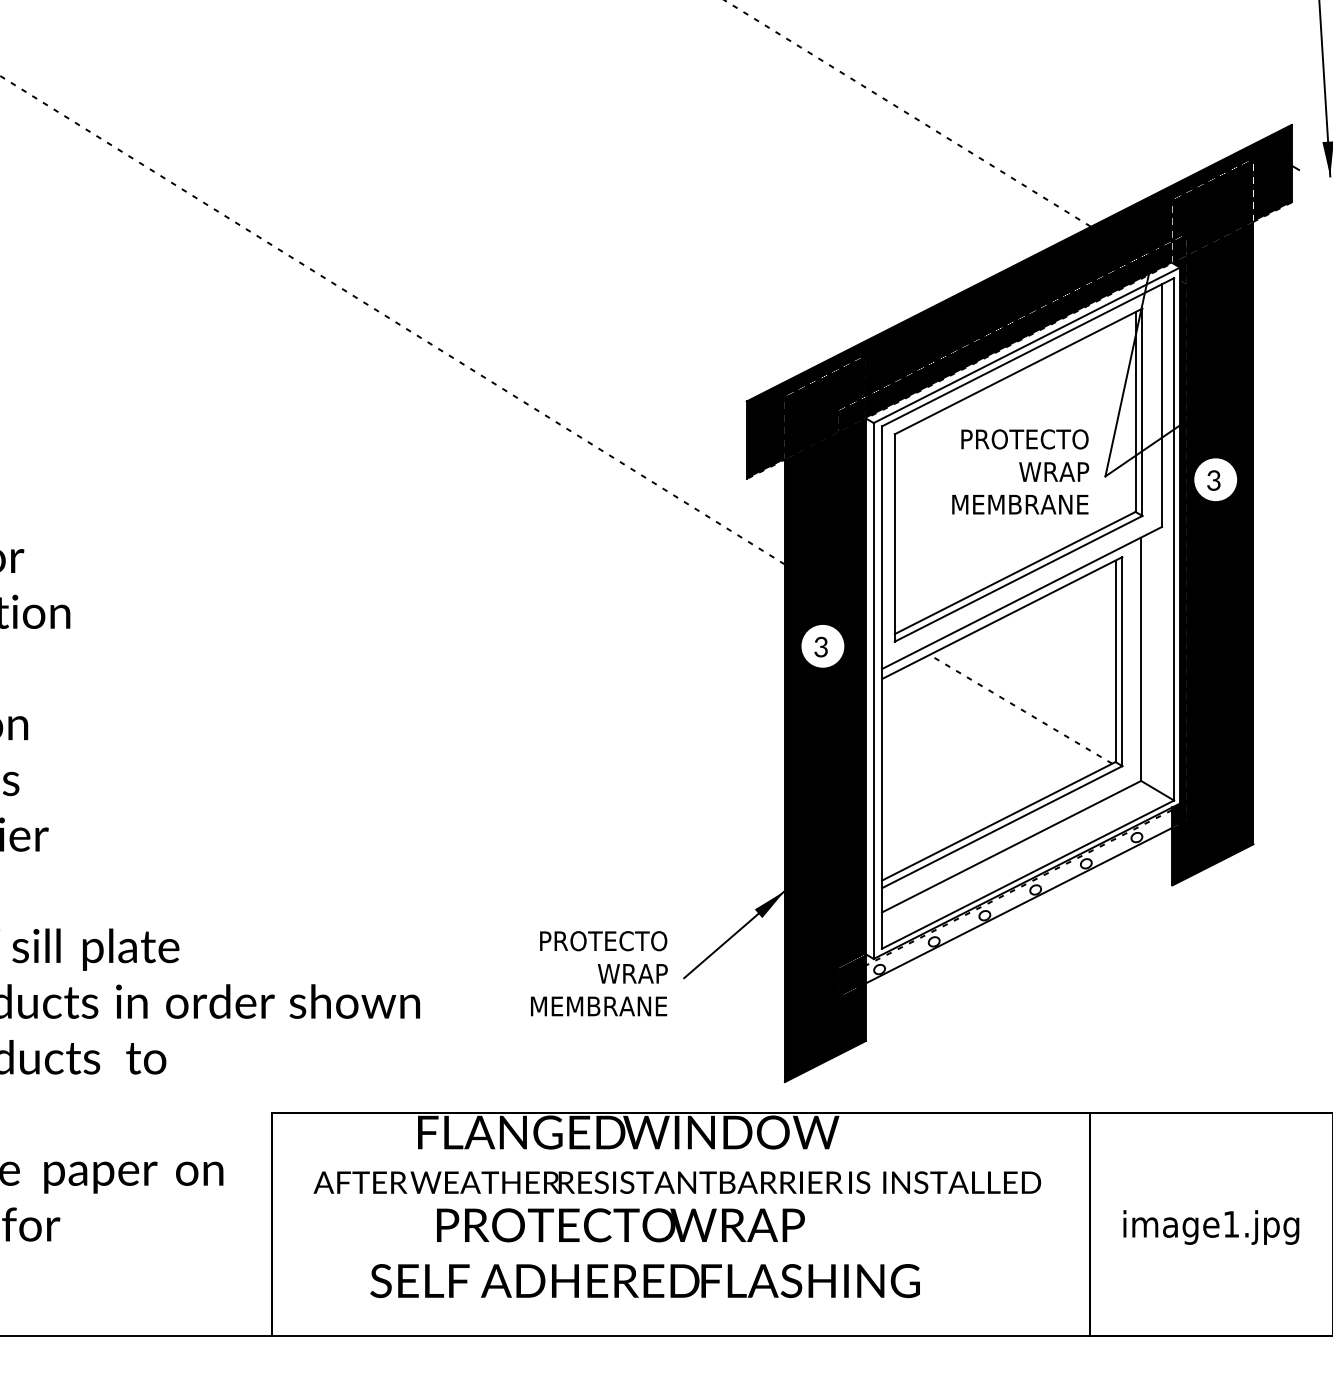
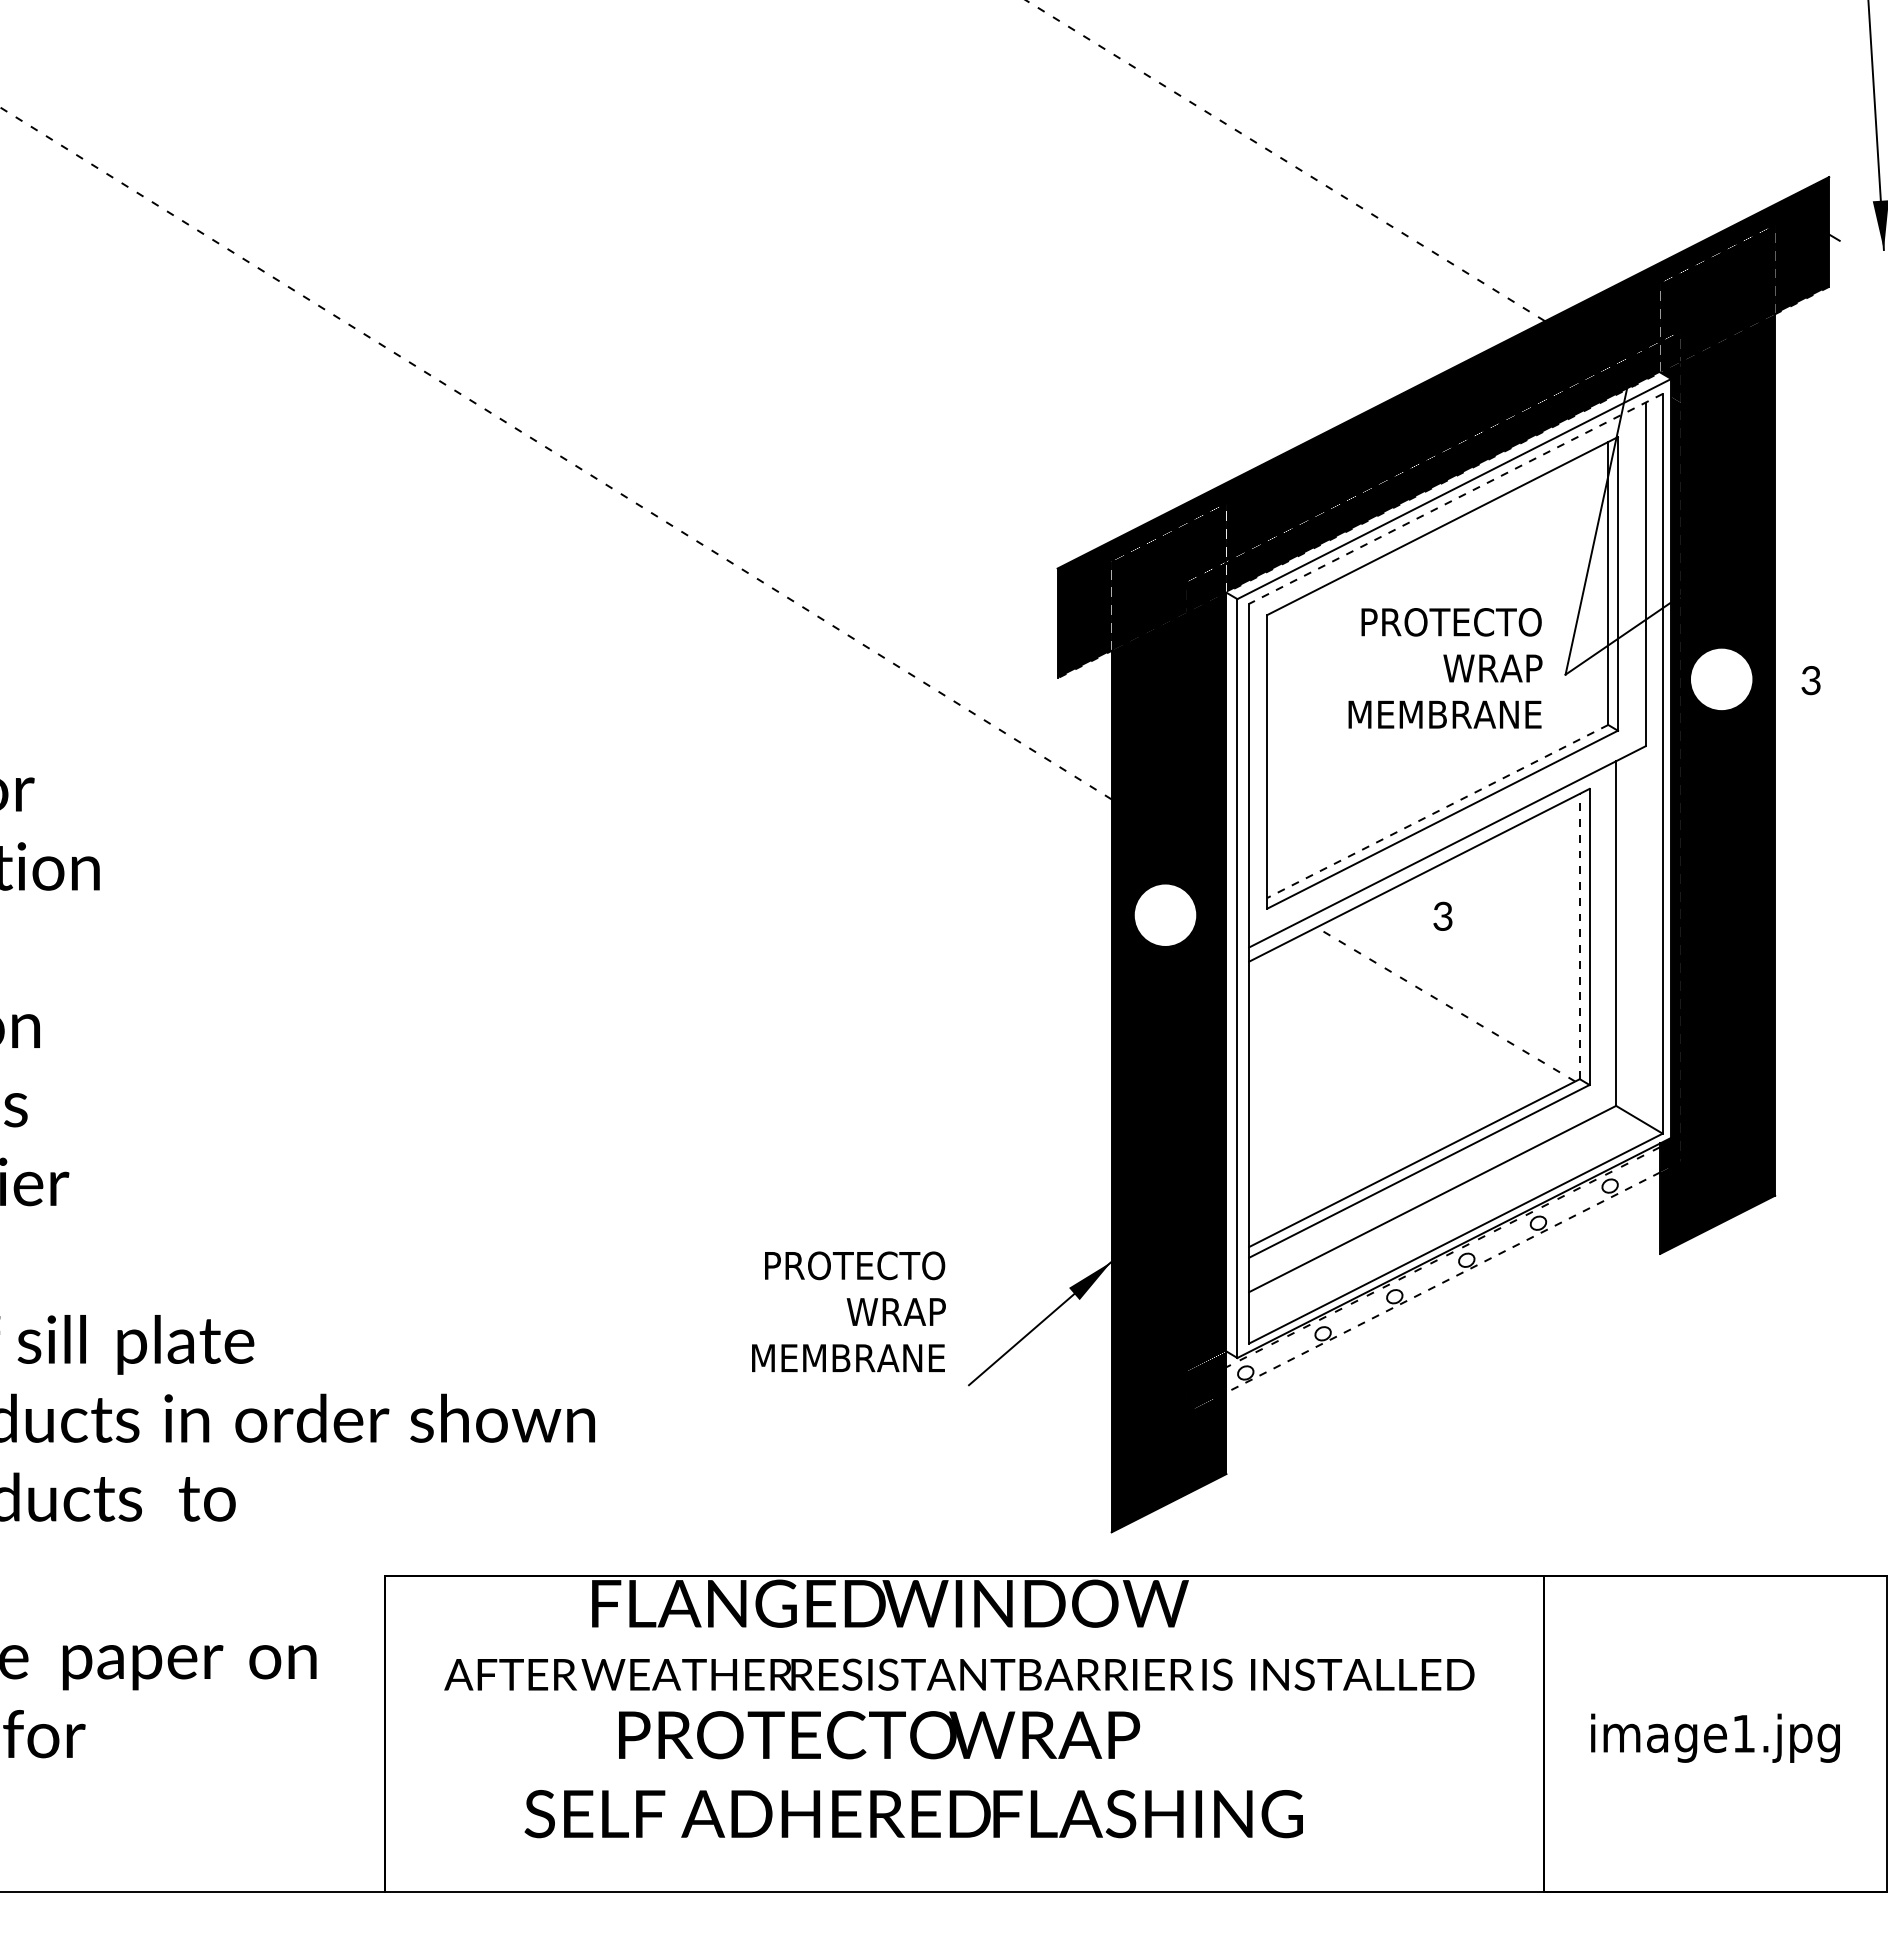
line: (1027, 351) -> (1455, 498), solid -> dashed
text: (1213, 480) -> (1810, 680), moved
line: (1015, 573) -> (1437, 811), solid -> dashed
text: (820, 646) -> (1442, 915), moved
line: (1115, 661) -> (1579, 936), solid -> dashed
line: (1018, 905) -> (1442, 1282), solid -> dashed
text: (599, 973) -> (848, 1311), moved

